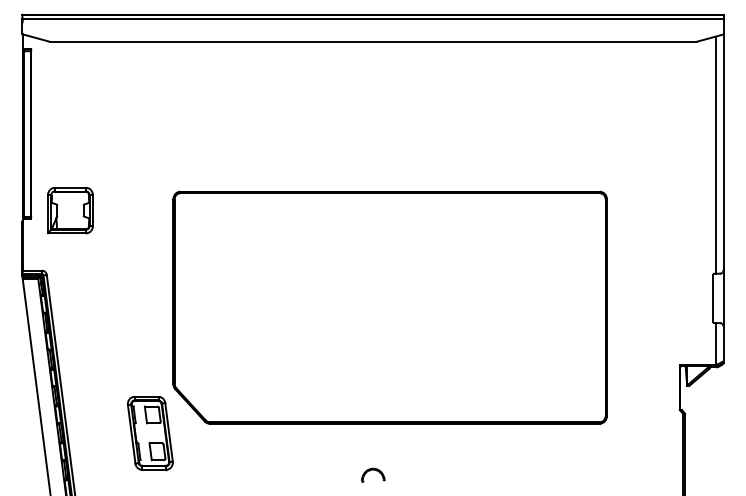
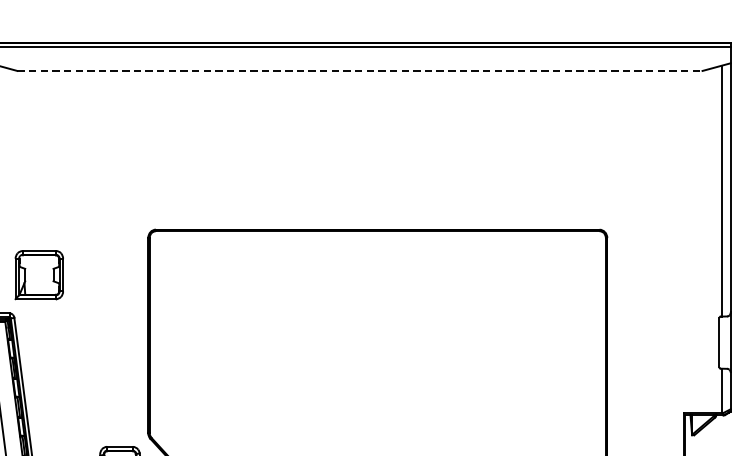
line: (373, 41) -> (360, 70), solid -> dashed
part: (69, 210) -> (38, 275), moved

